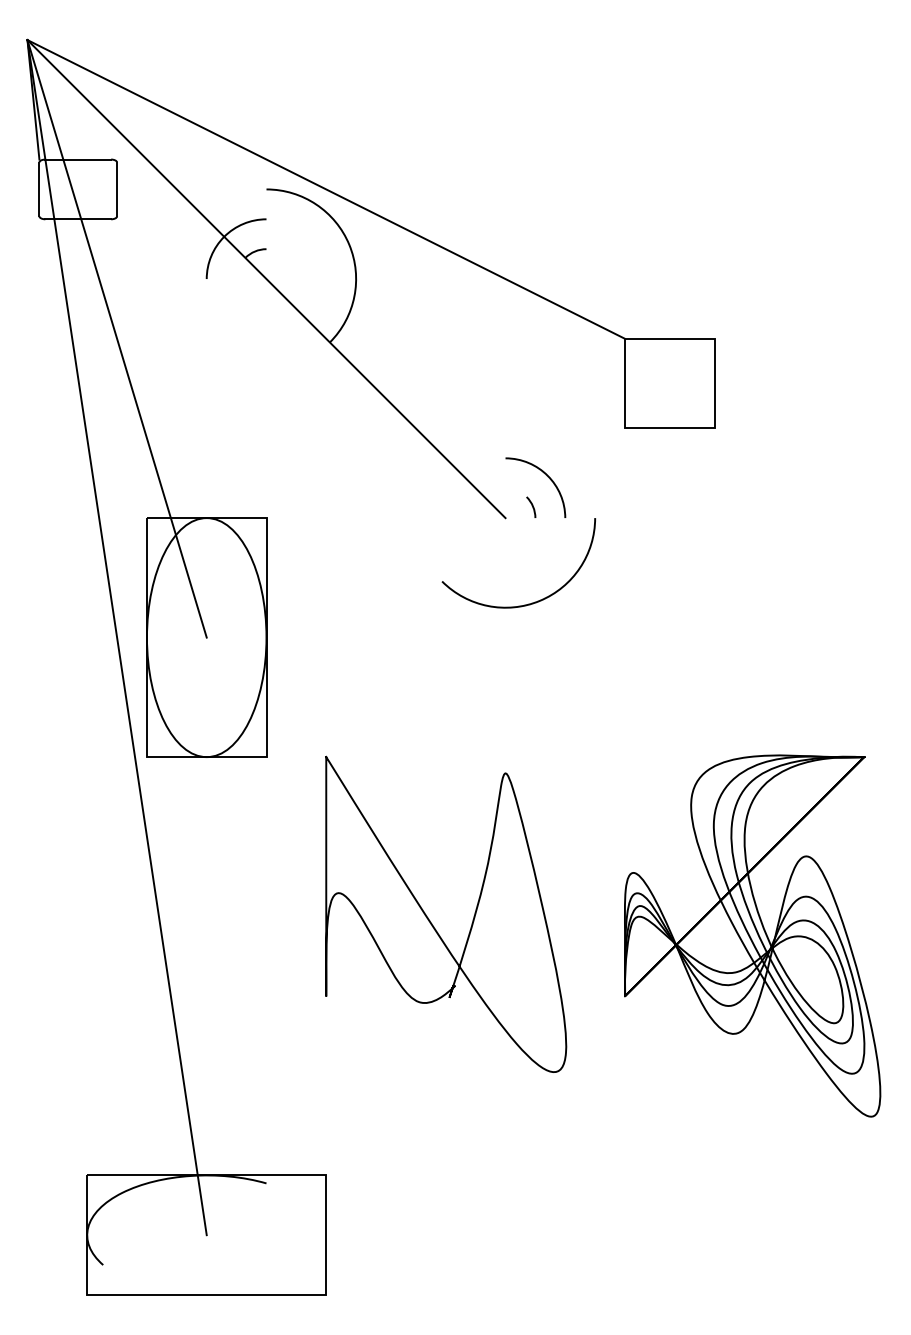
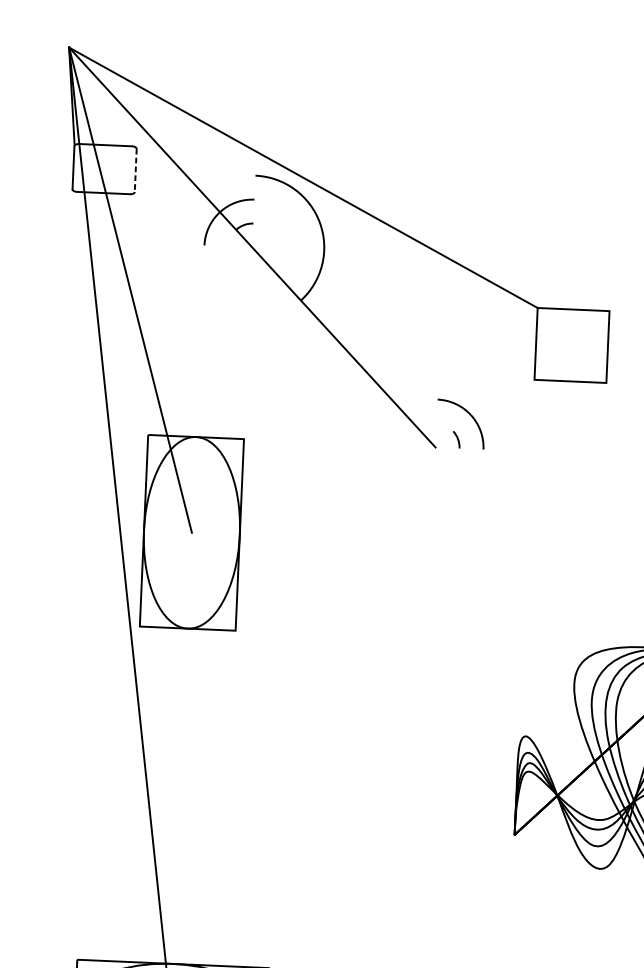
line: (117, 189) -> (136, 170), solid -> dashed
curve: (531, 602) -> (453, 516), removed
curve: (432, 923) -> (362, 769), removed

